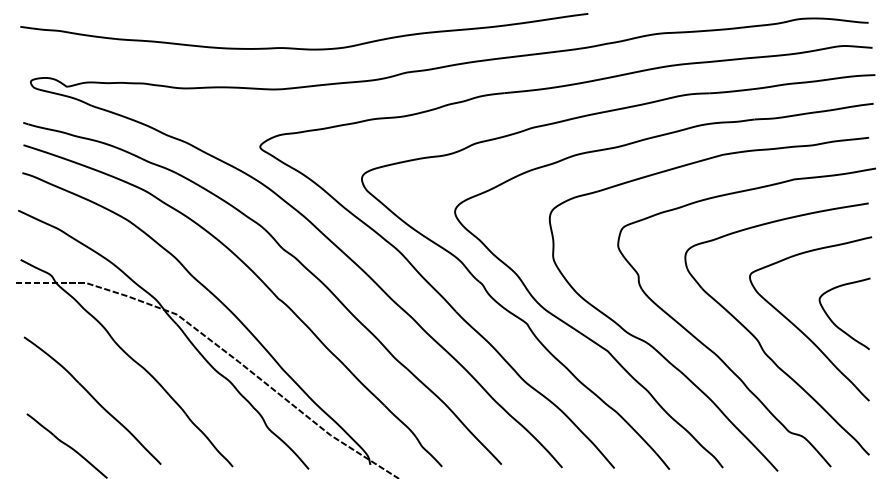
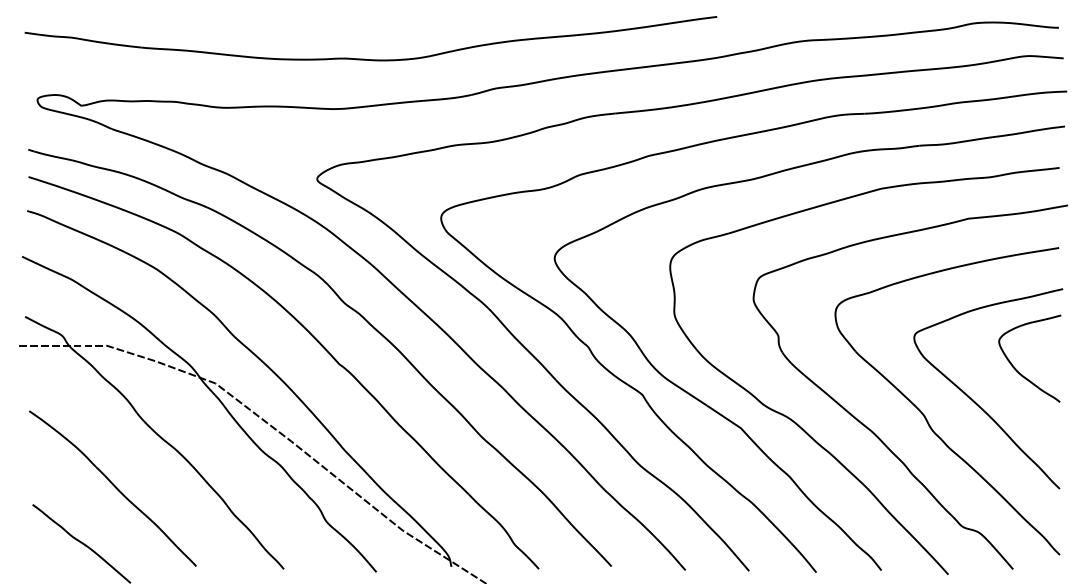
curve: (832, 321) -> (1015, 367), moved

